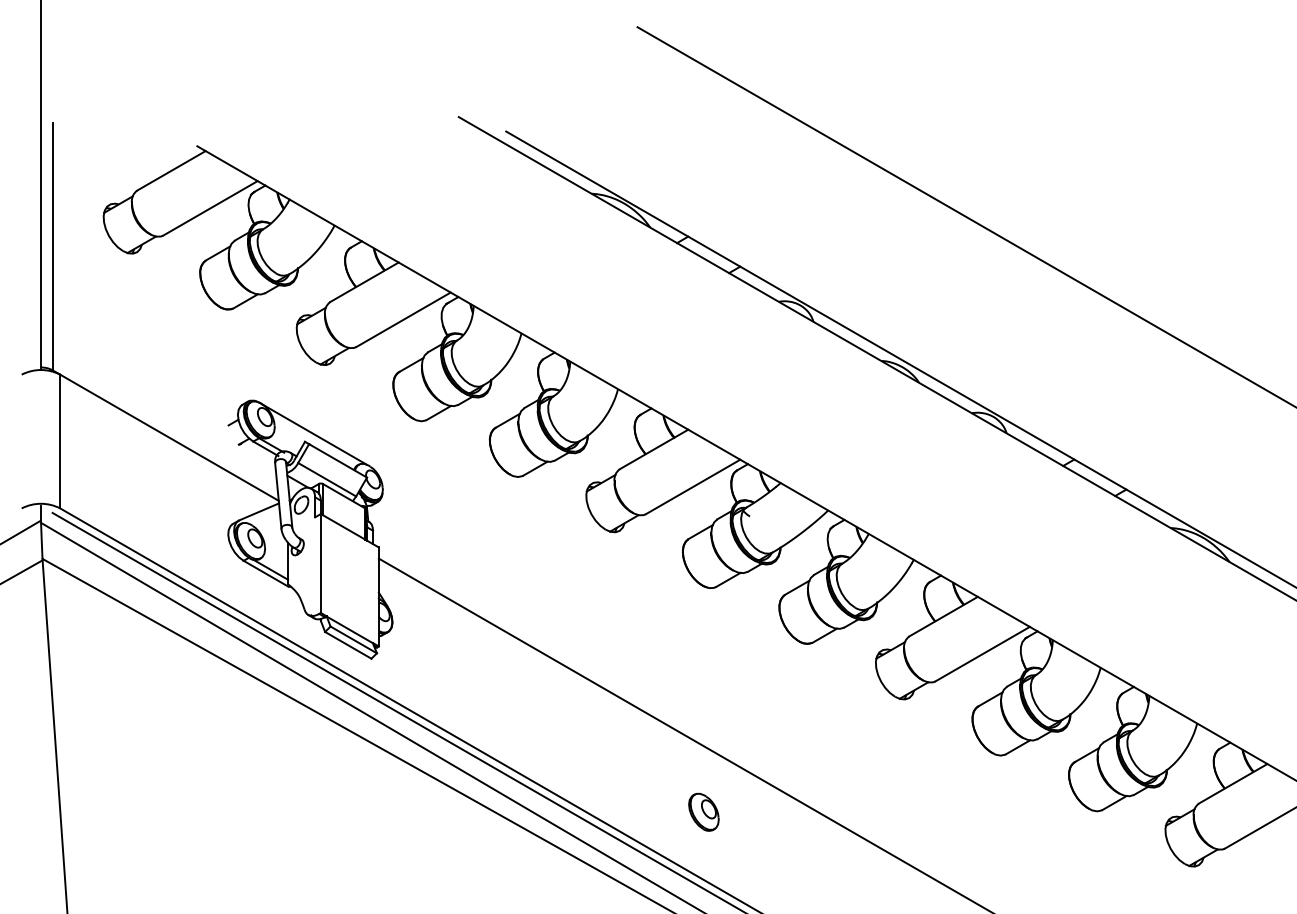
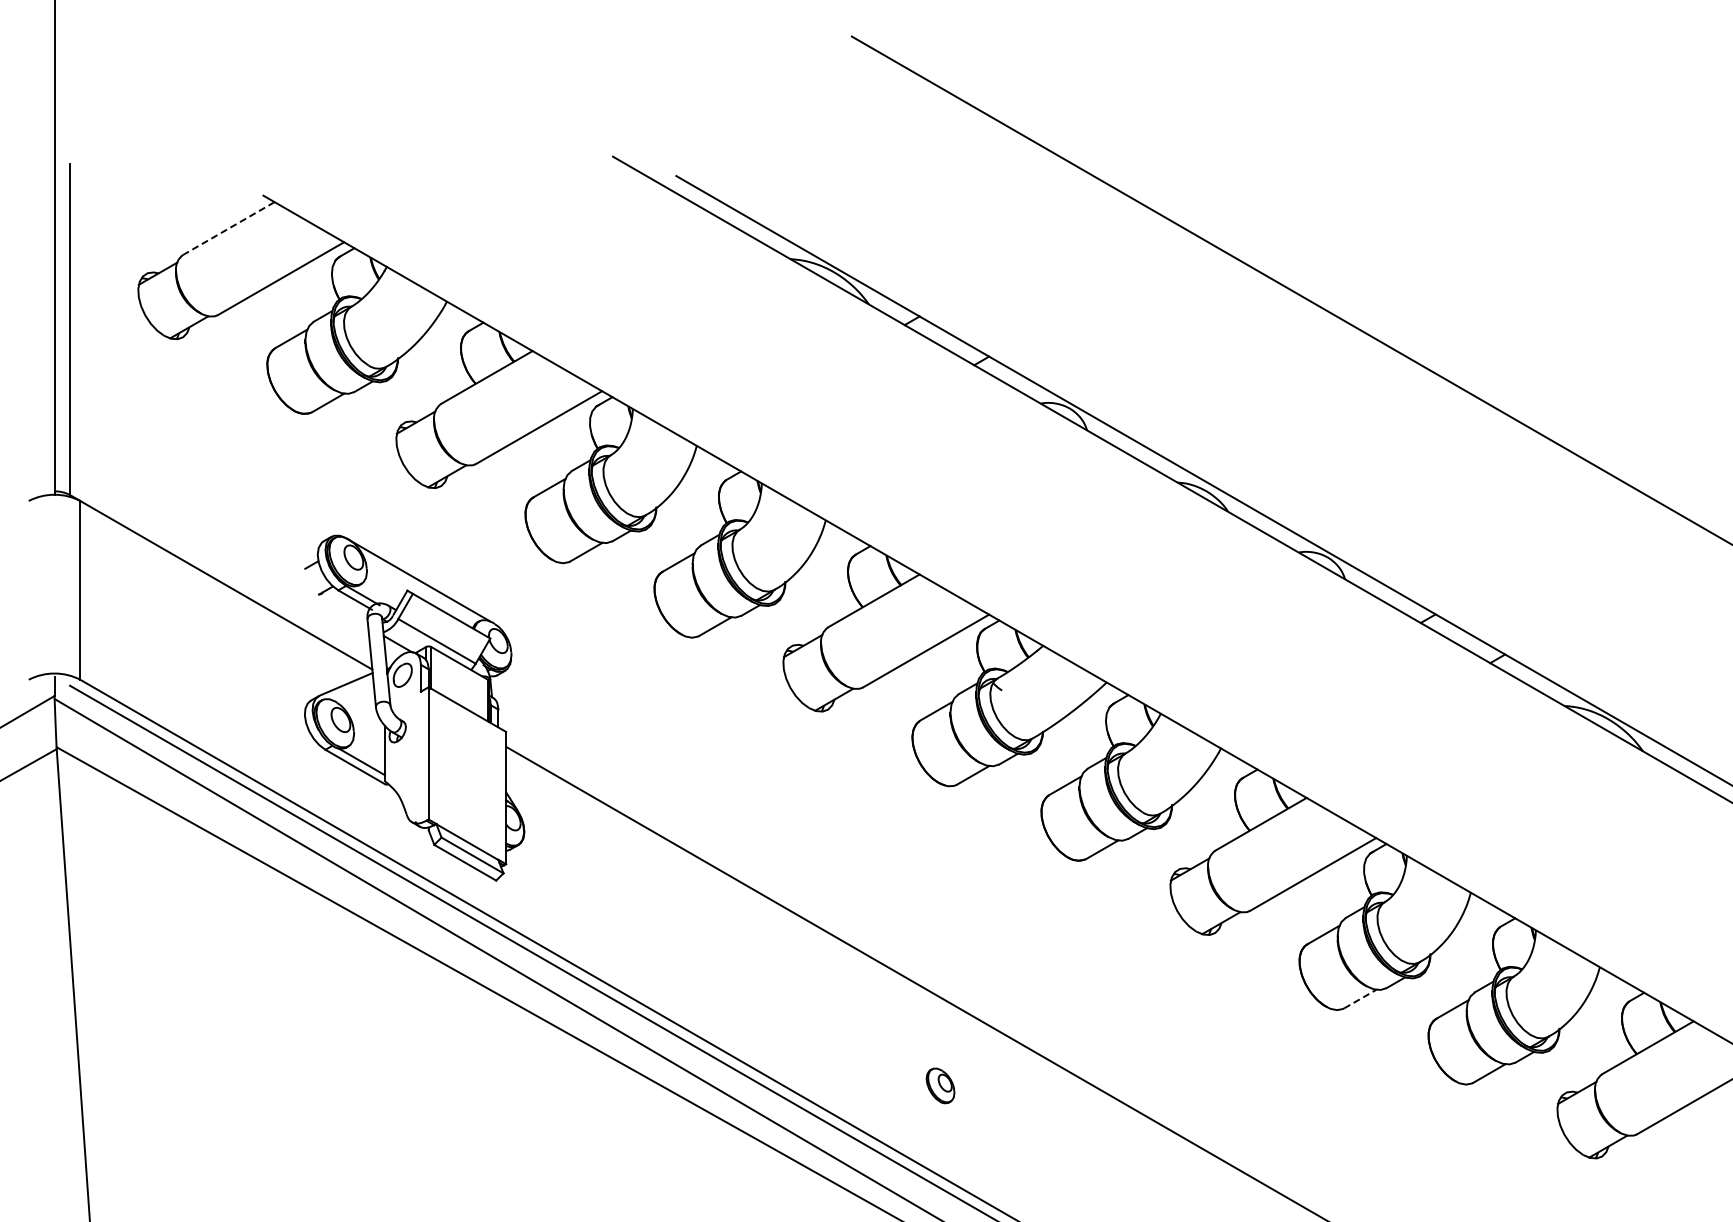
line: (171, 170) -> (228, 228), solid -> dashed
line: (1018, 747) -> (1360, 999), solid -> dashed
part: (703, 812) -> (940, 1085), size x0.7

